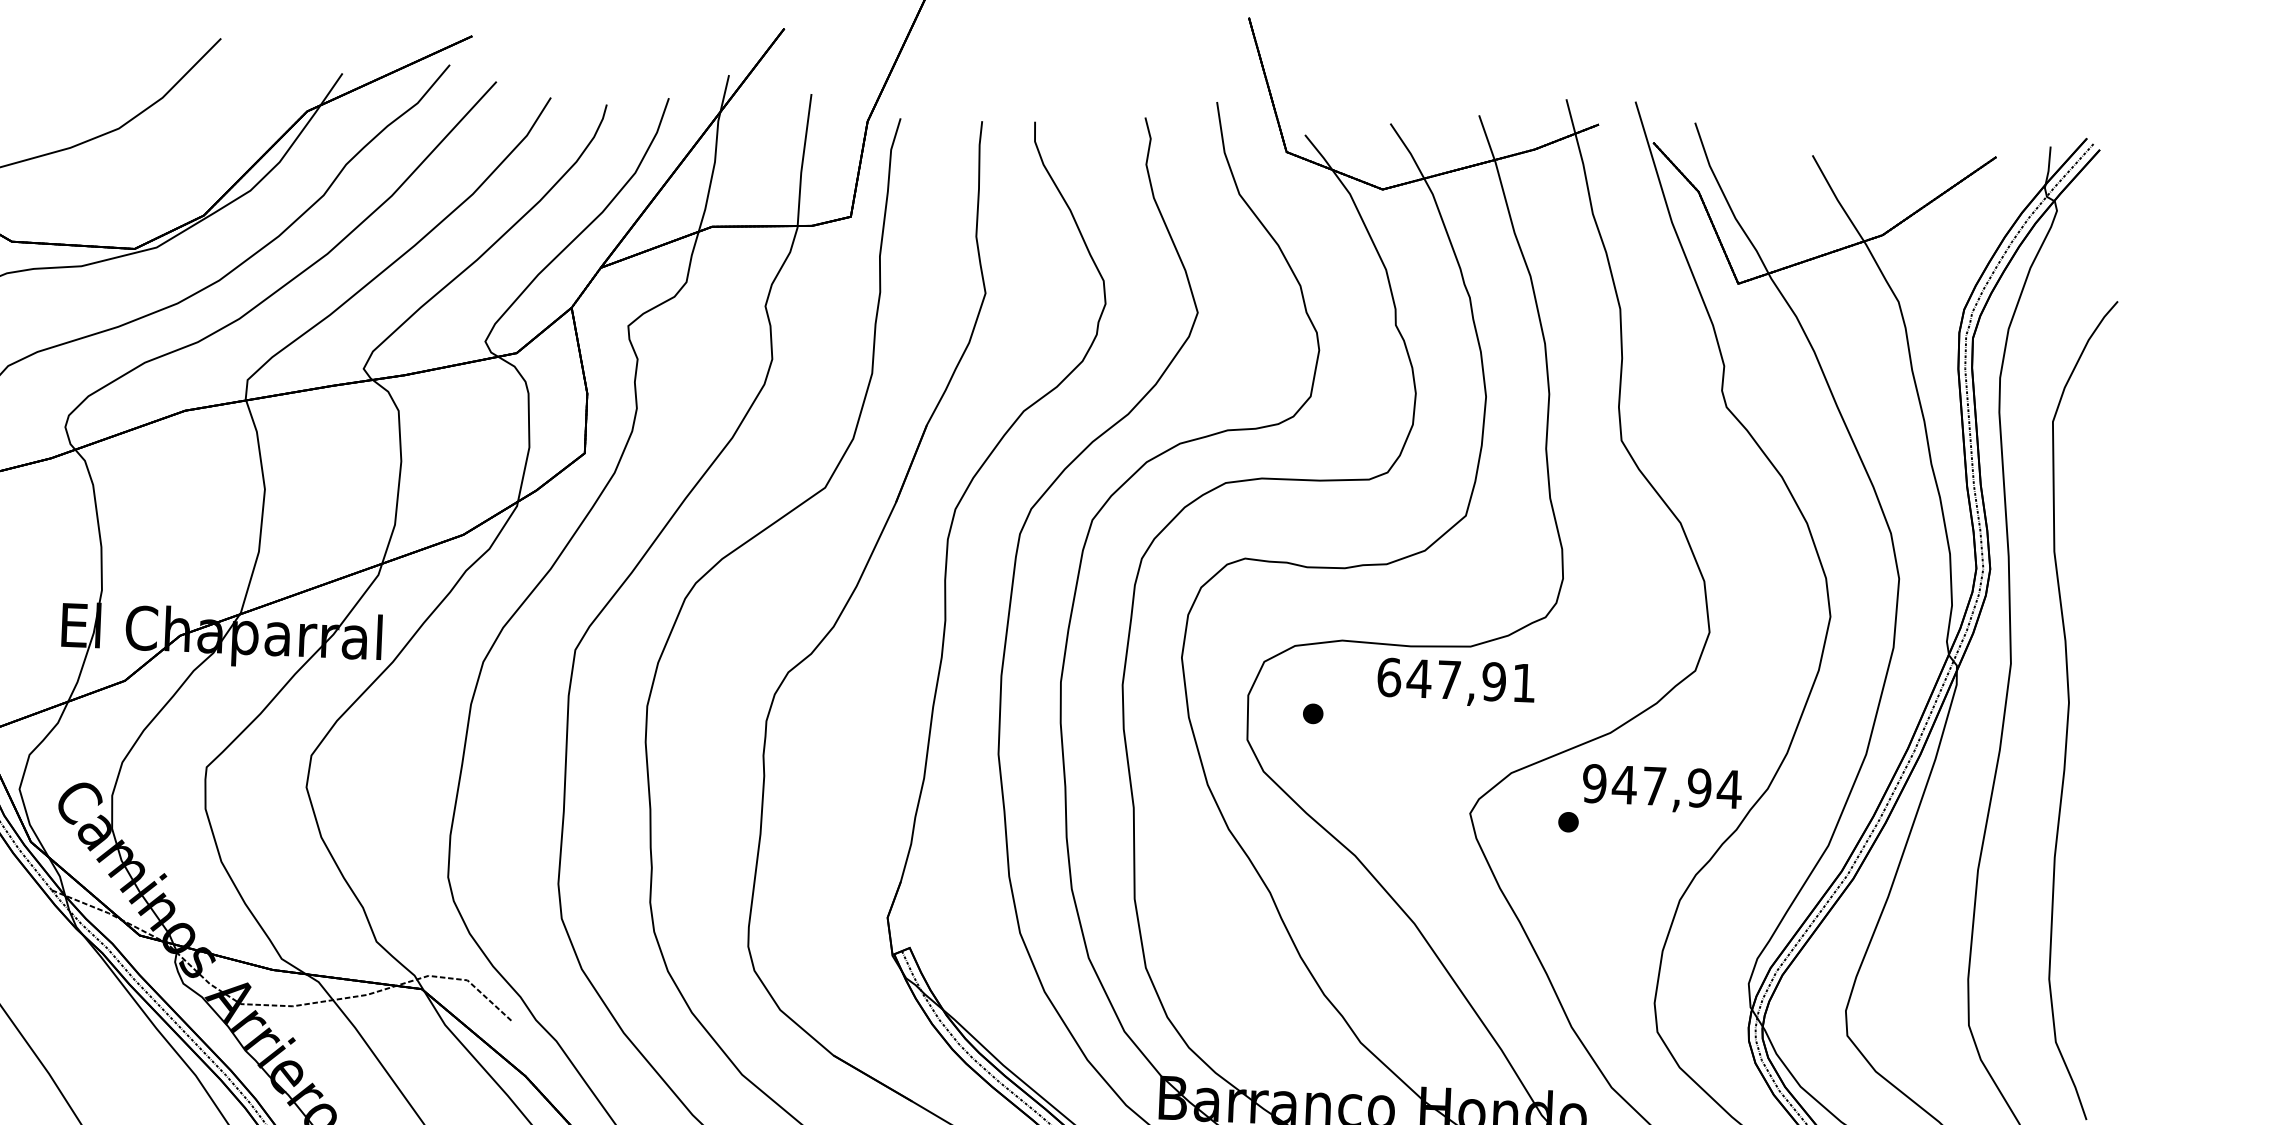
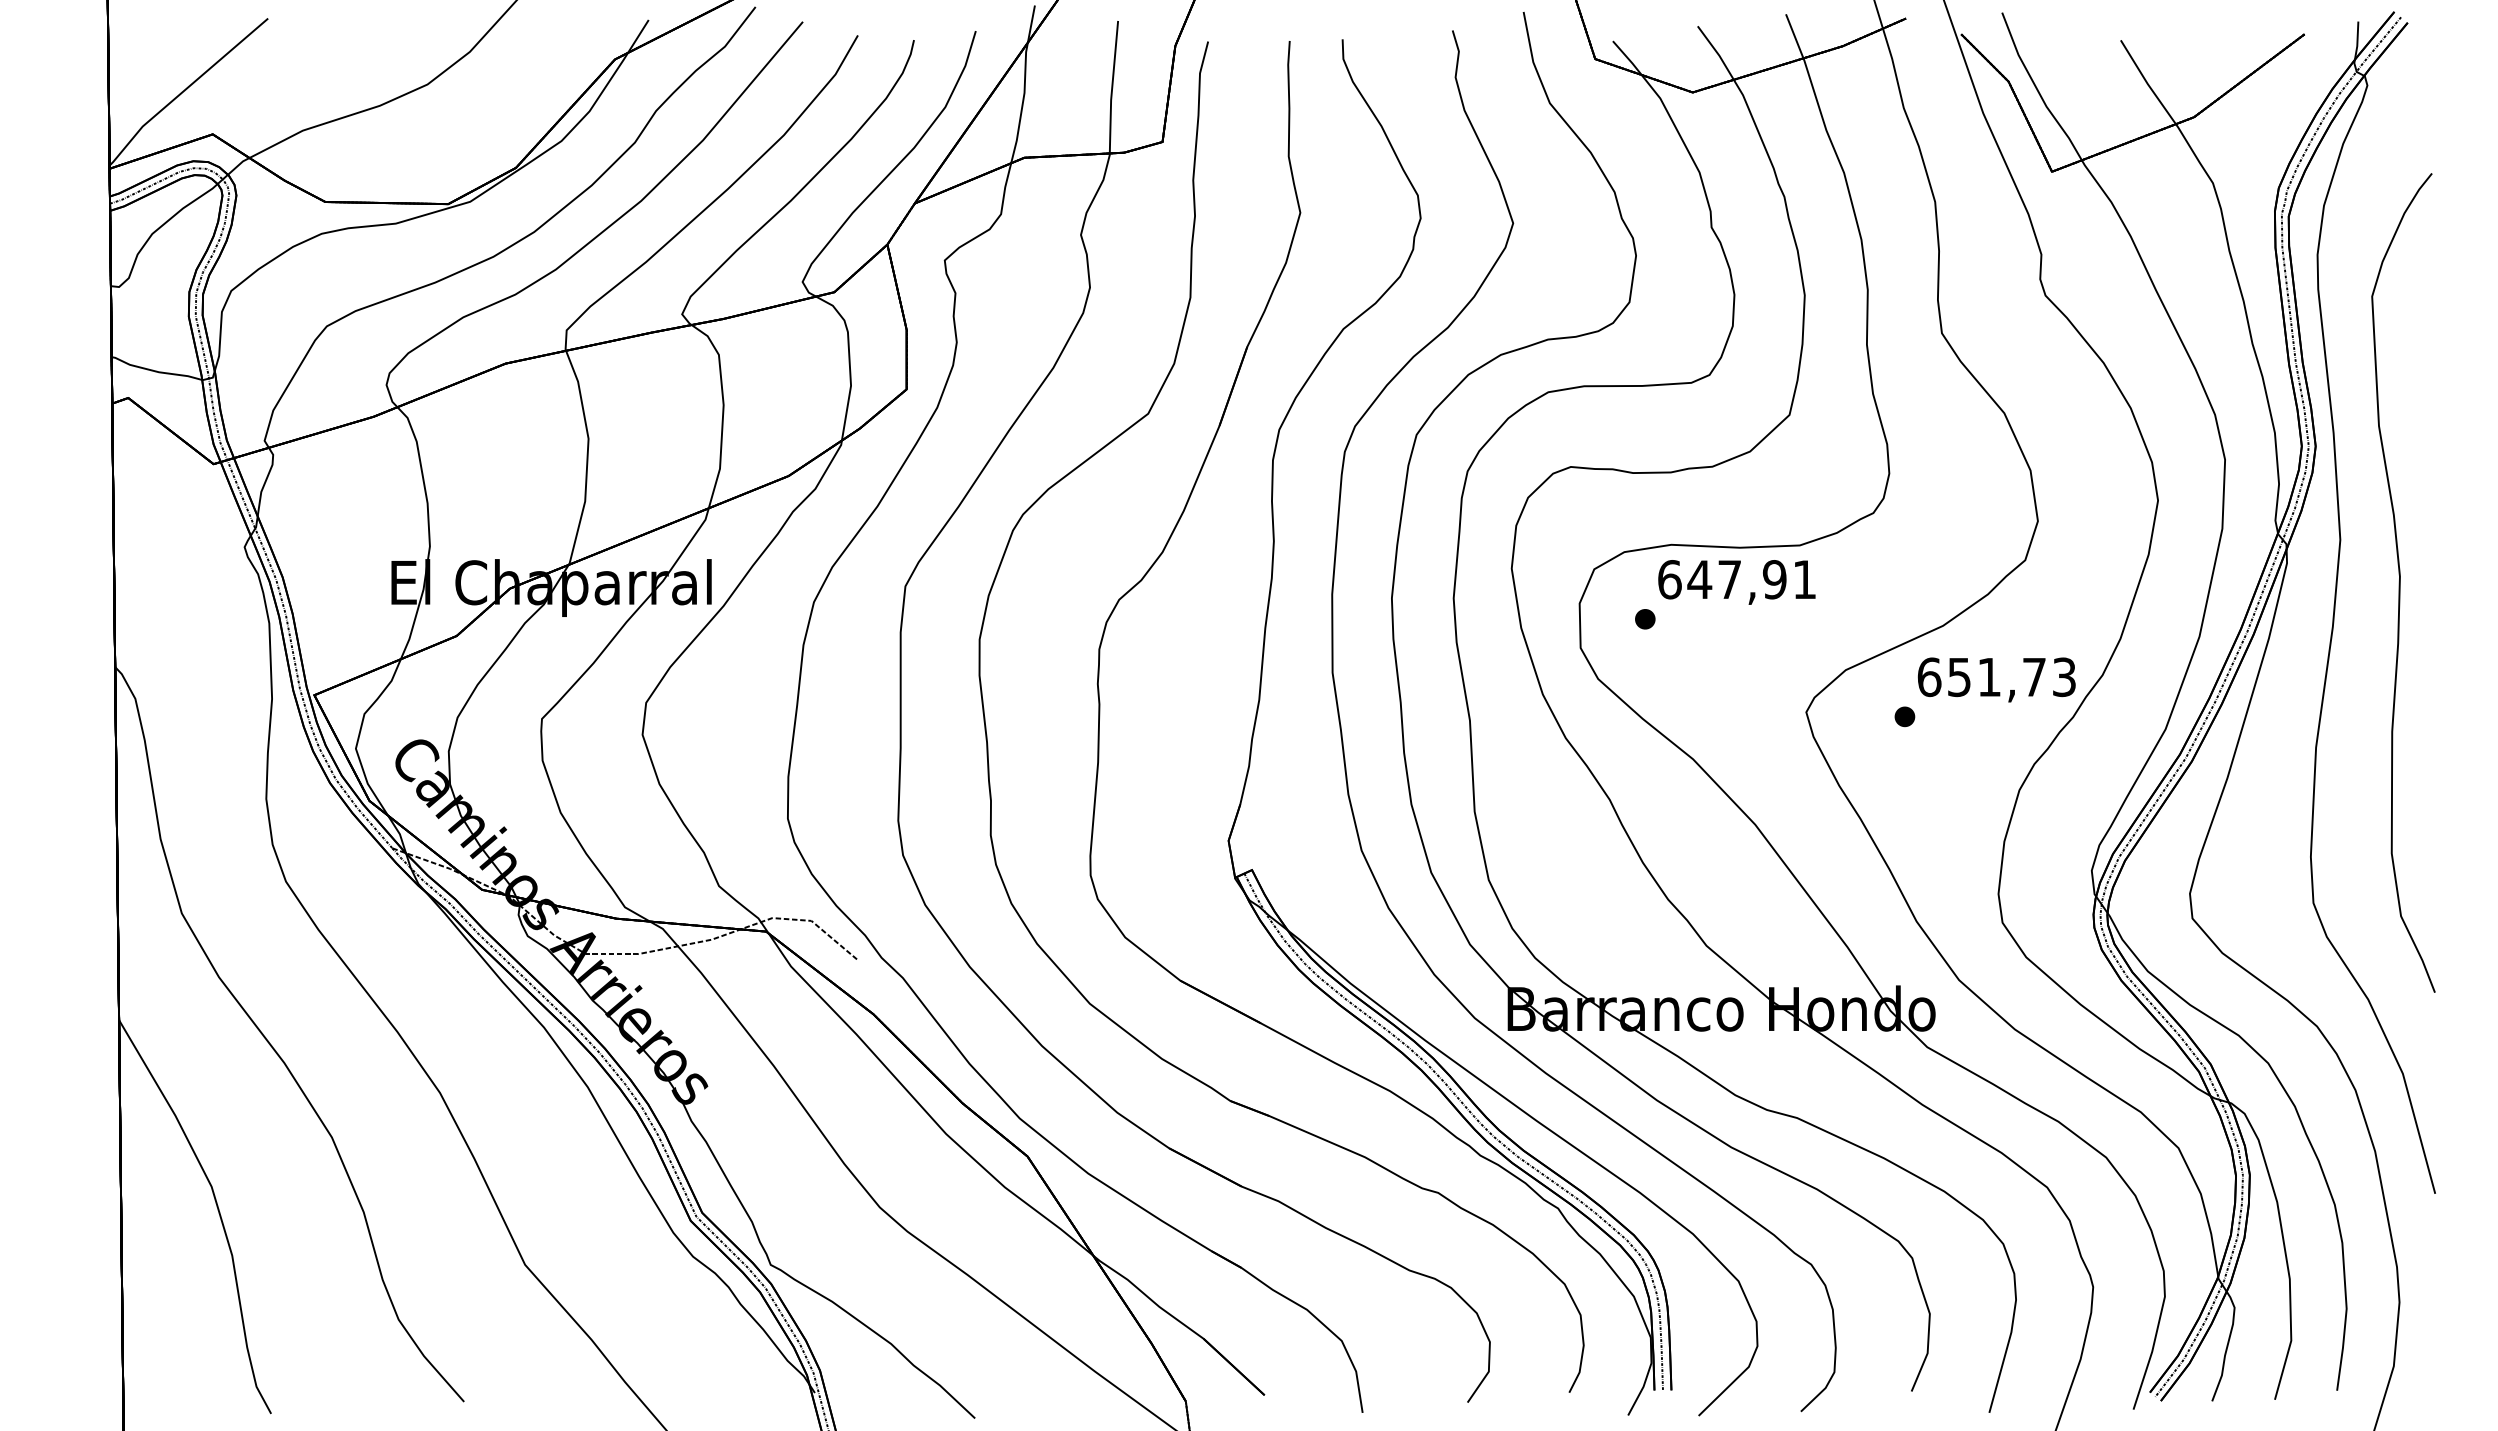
text: (1455, 683) -> (1736, 582), moved
text: (1661, 786) -> (1996, 677), 947,94 -> 651,73

